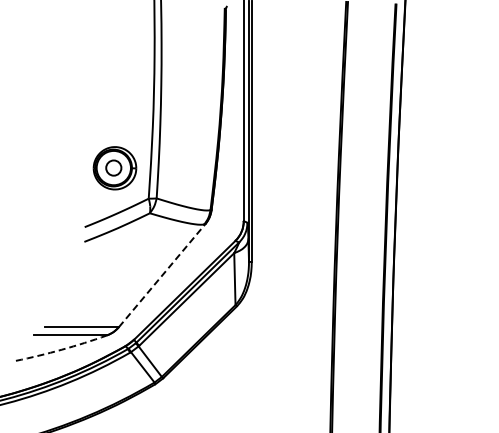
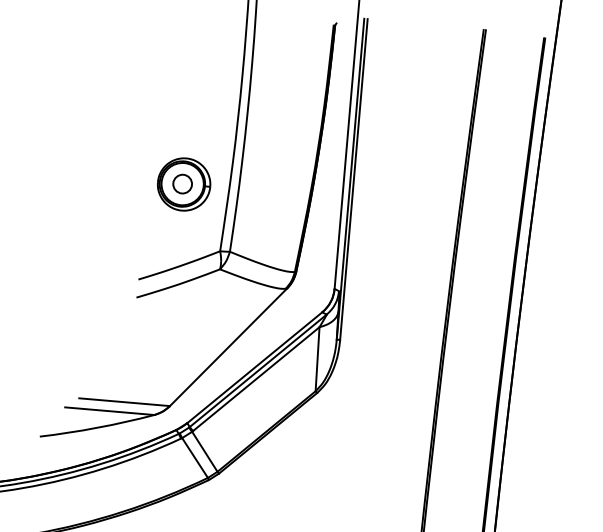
part: (114, 168) -> (183, 184), moved
line: (162, 275) -> (228, 347), dashed -> solid
arc: (61, 349) -> (97, 427), dashed -> solid

